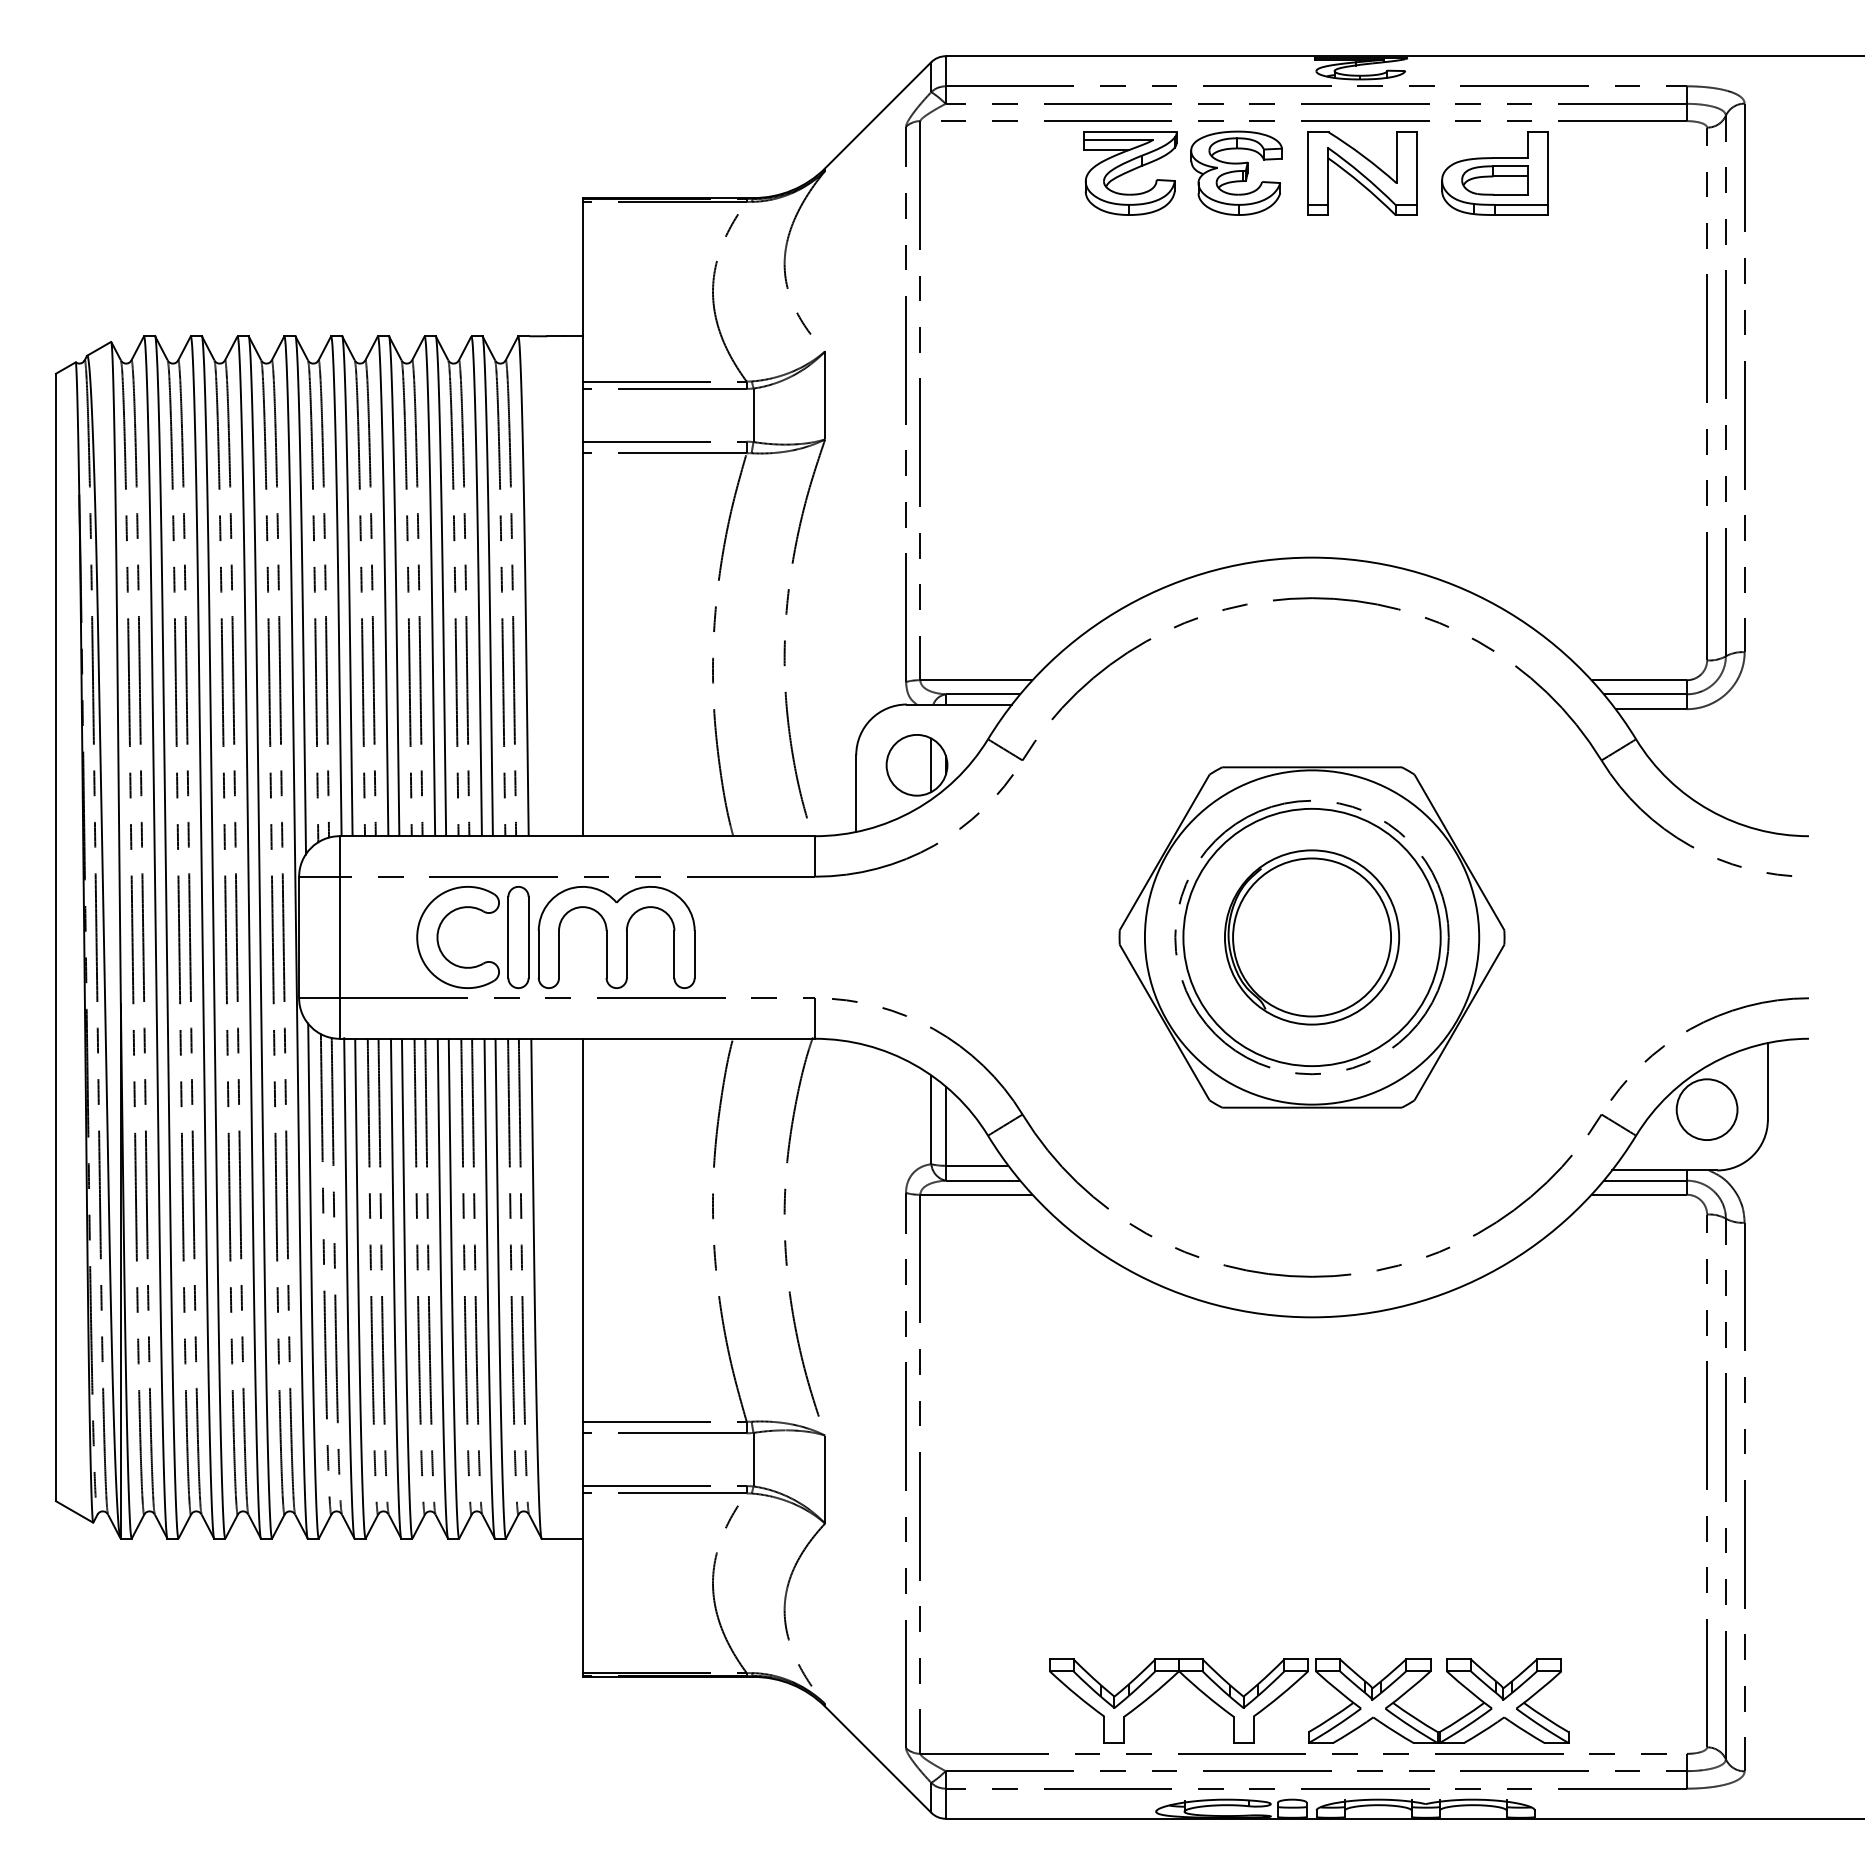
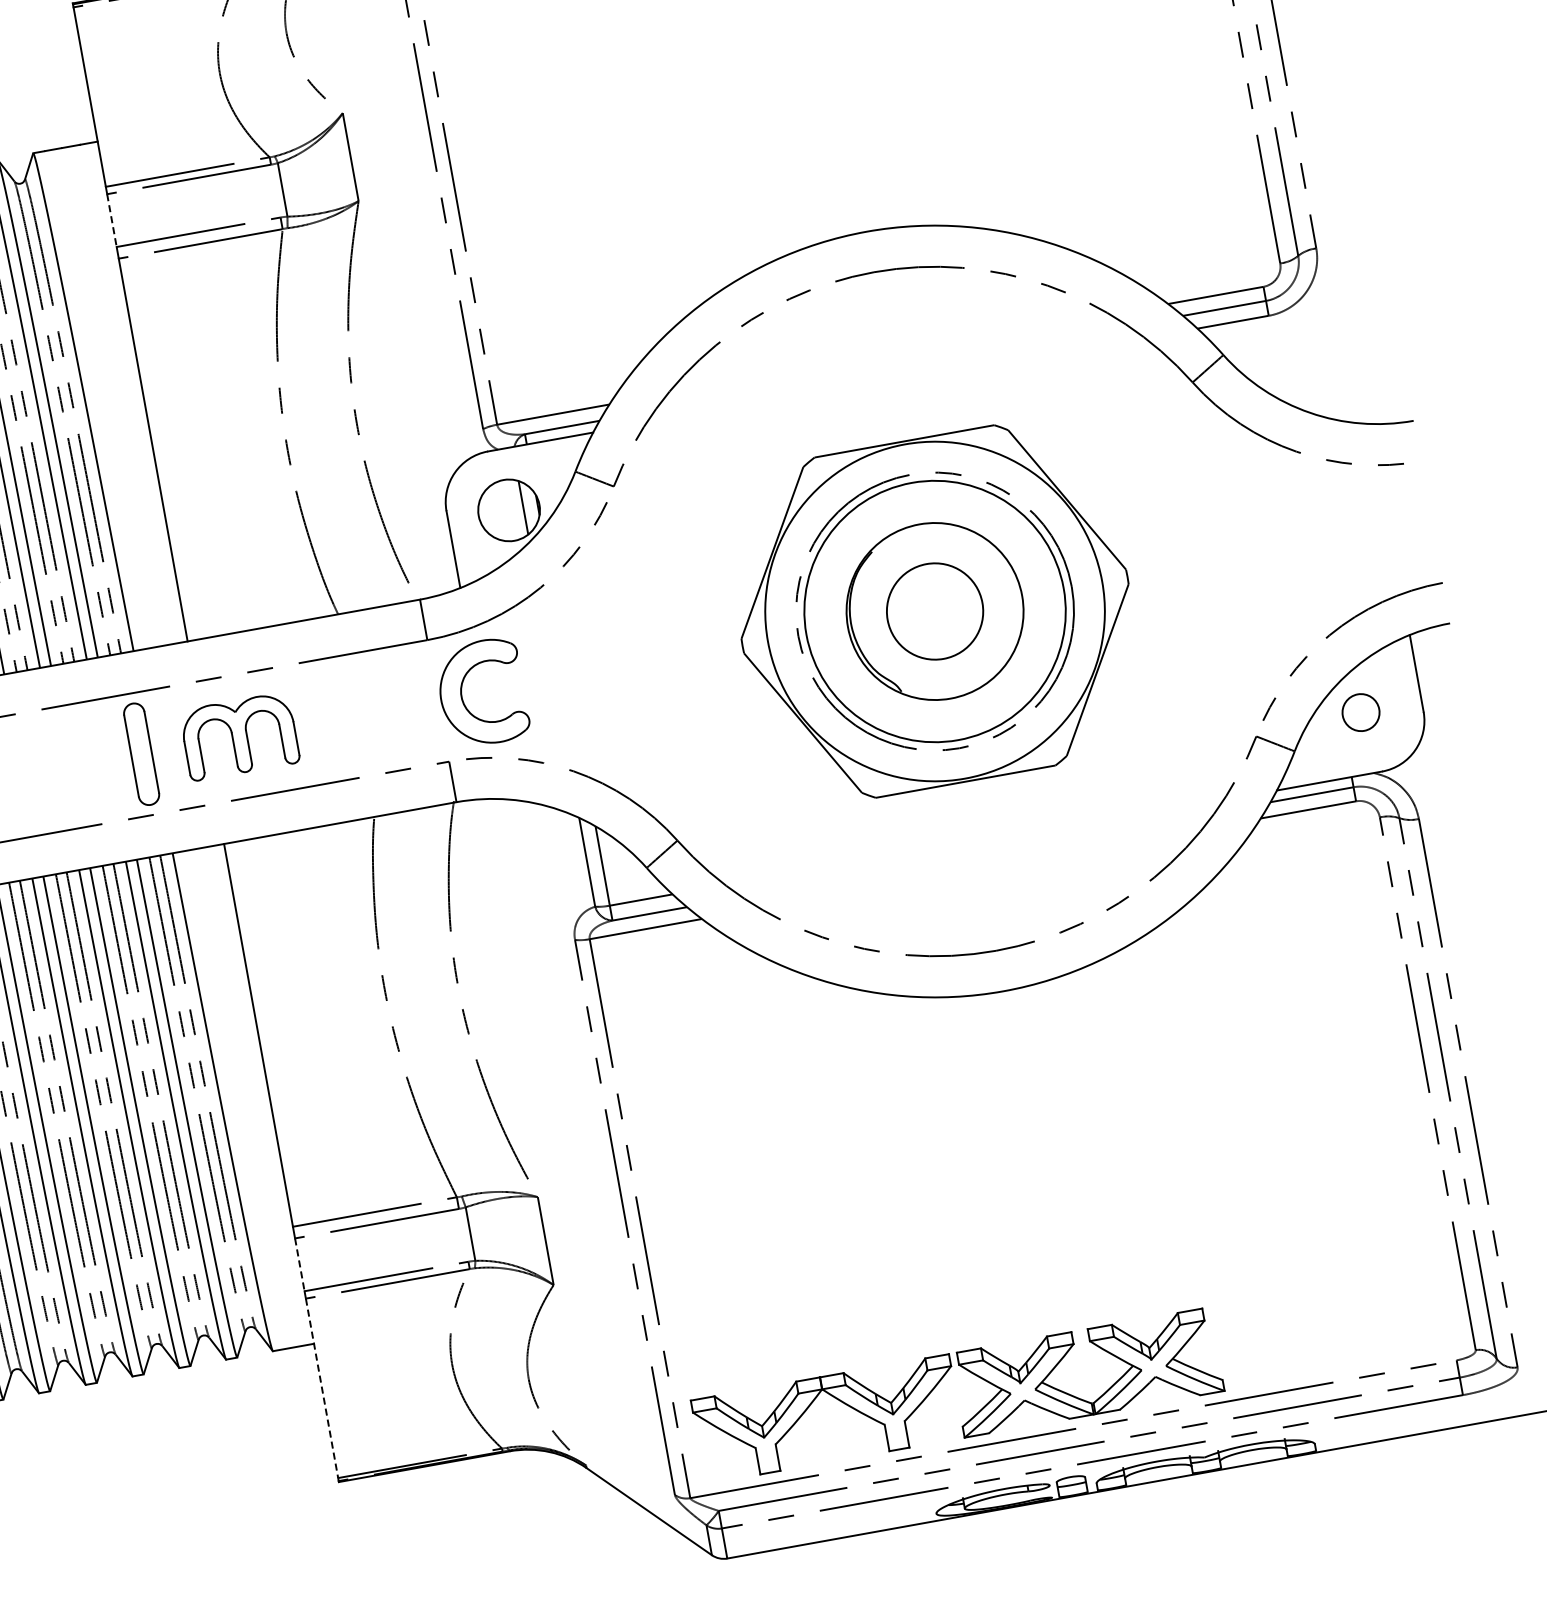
line: (582, 415) -> (111, 220), solid -> dashed
part: (438, 937) -> (462, 696), moved
part: (616, 937) -> (239, 736), size x0.7
circle: (1312, 937) -> (935, 611), size x0.6
circle: (1706, 1109) -> (1360, 712), size x0.6
line: (582, 1460) -> (299, 1265), solid -> dashed
line: (582, 1583) -> (321, 1388), solid -> dashed
part: (1295, 1684) -> (940, 1381), moved

